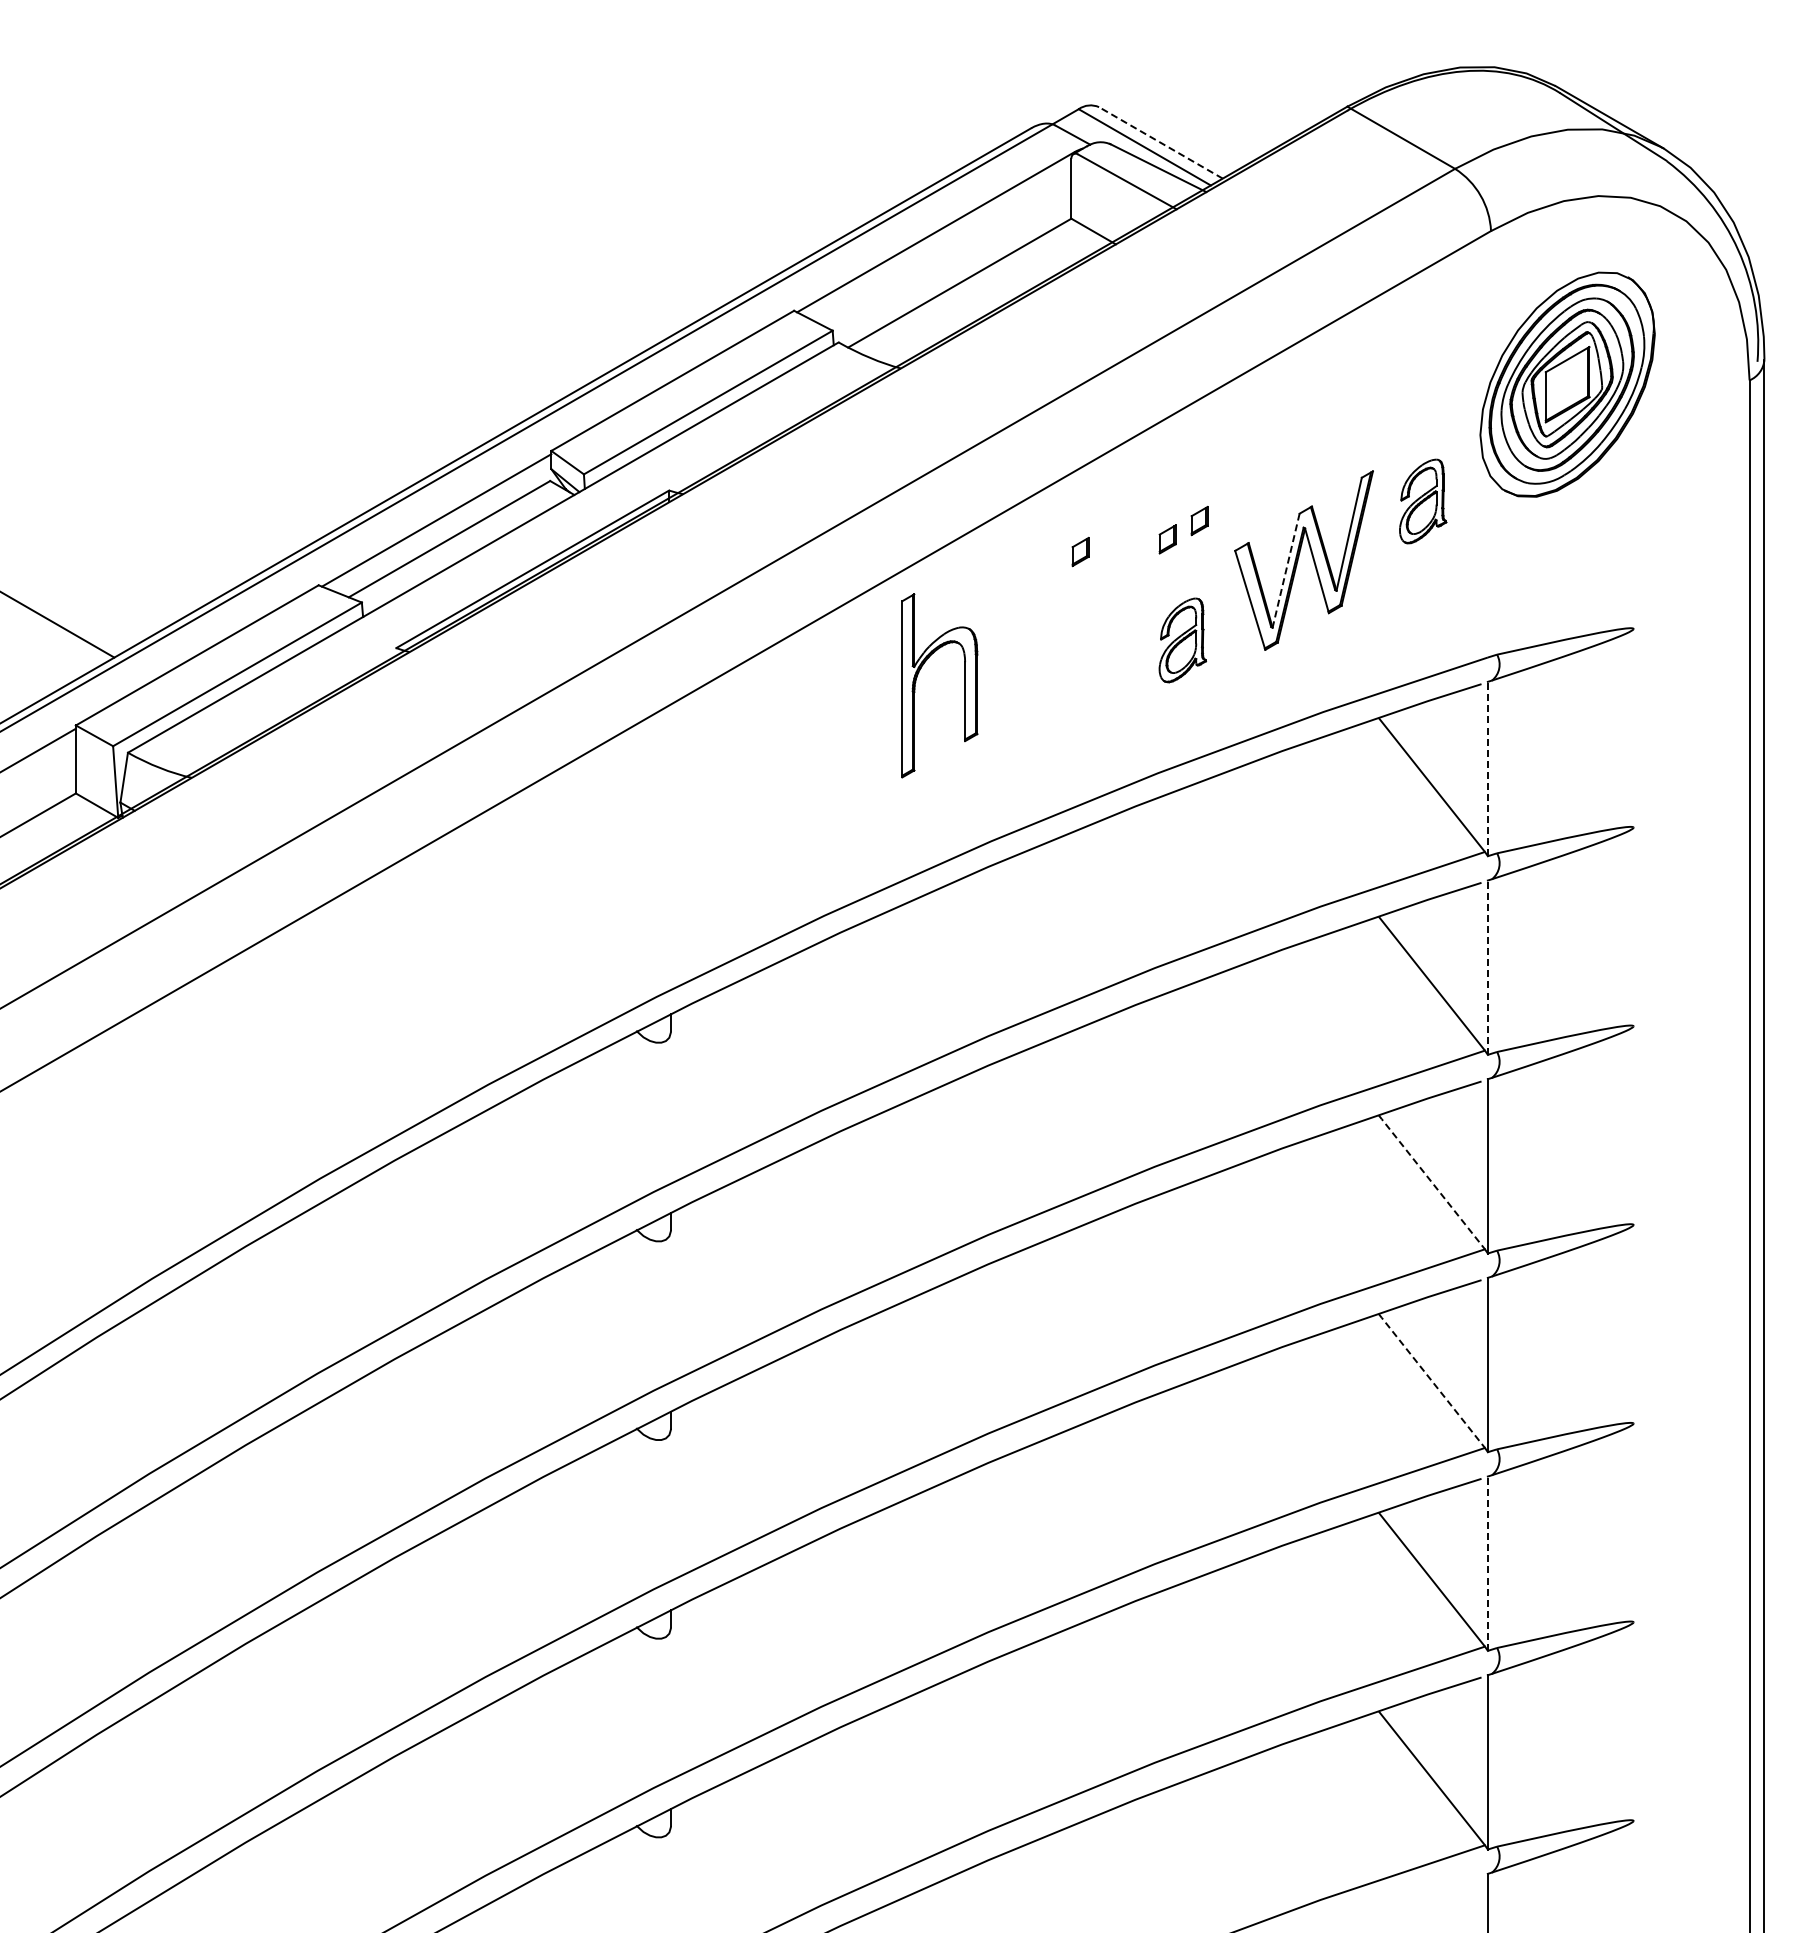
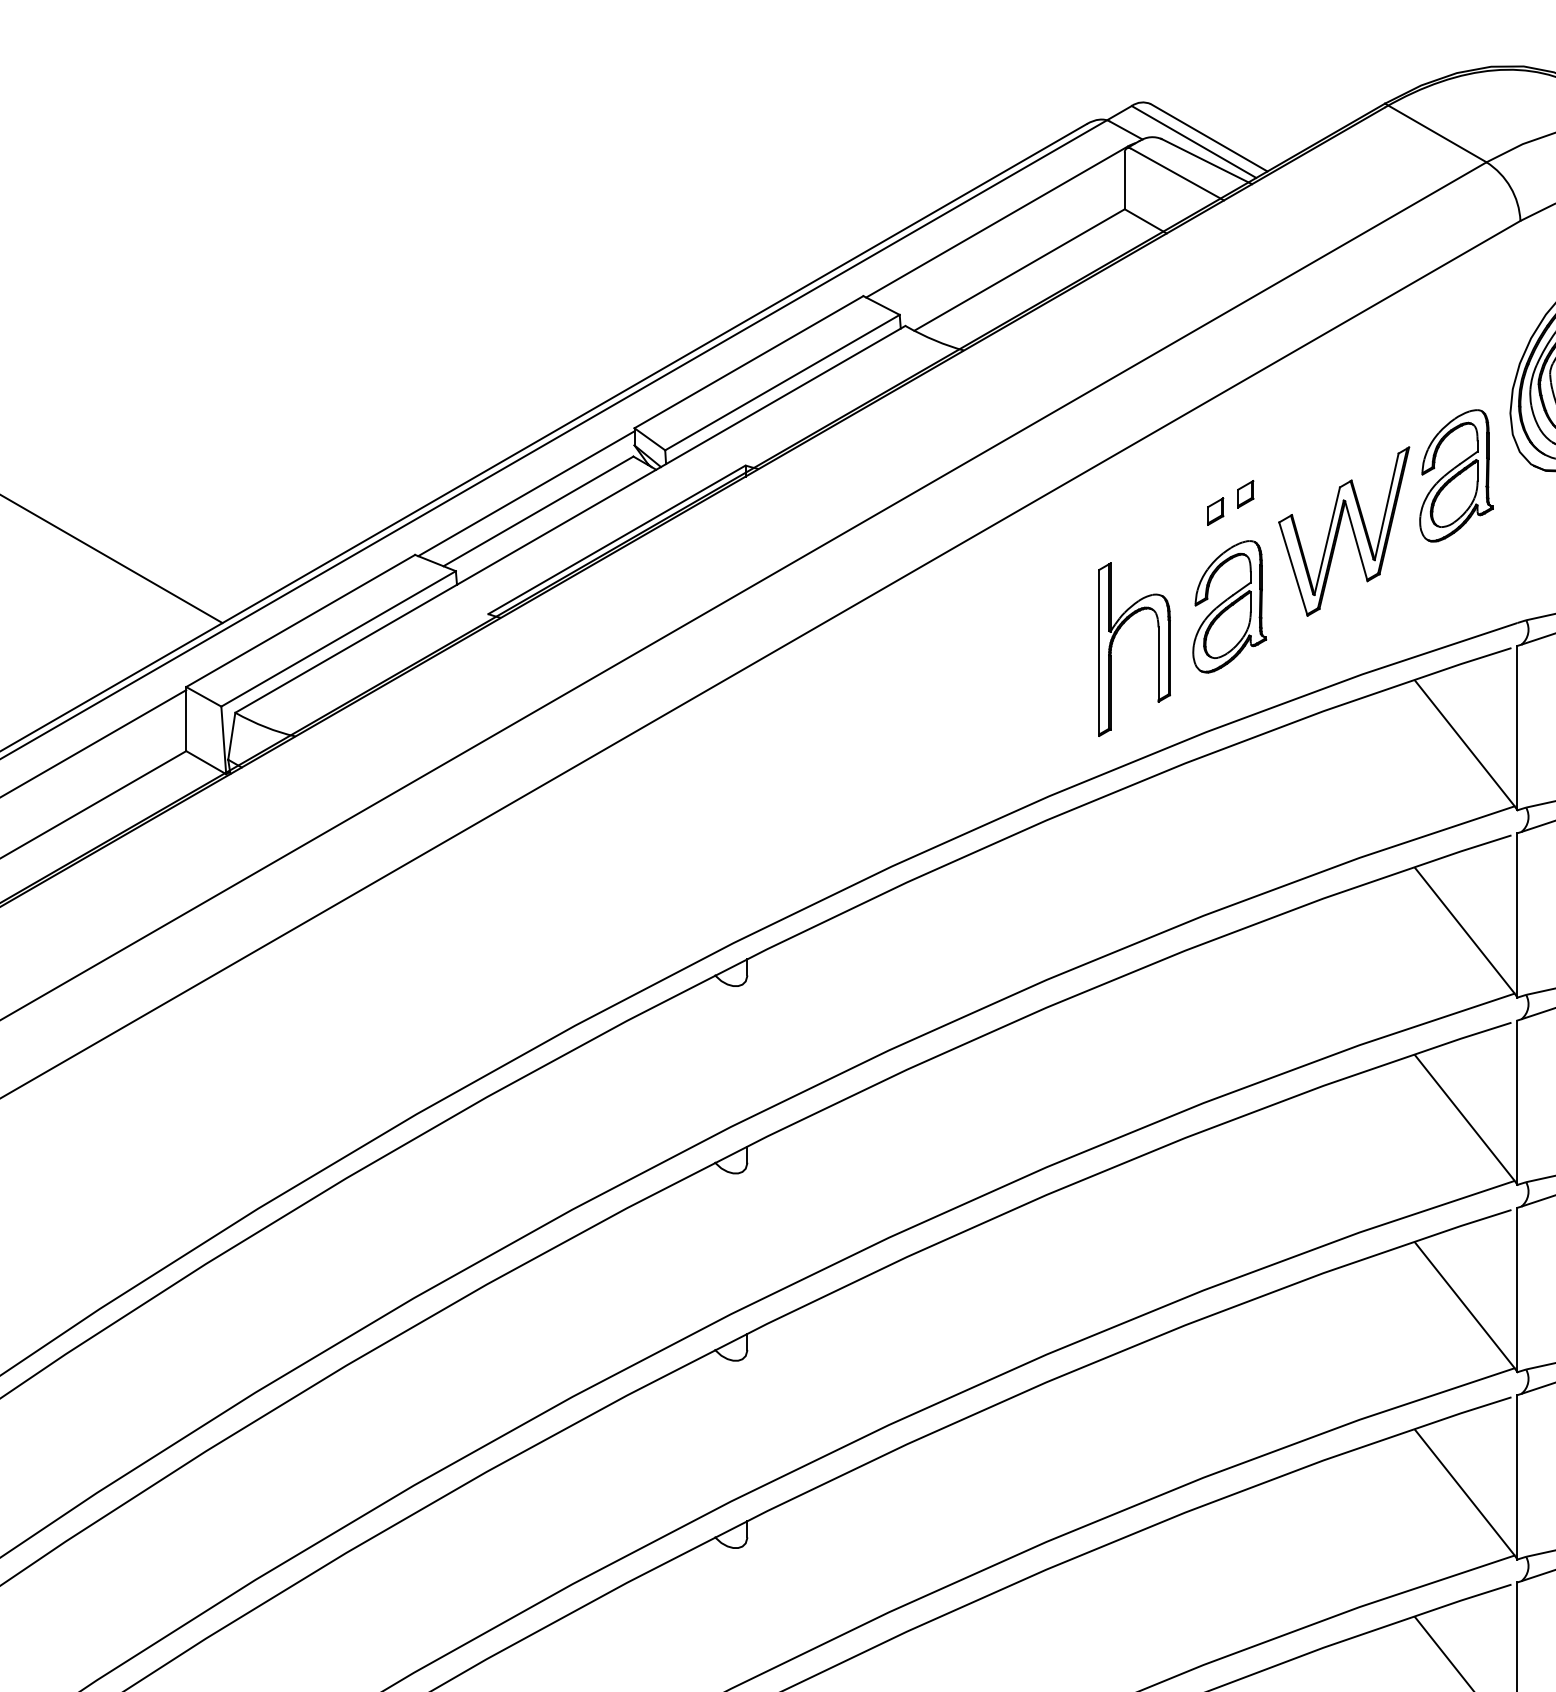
line: (1160, 142) -> (1208, 137), dashed -> solid
part: (1422, 501) -> (1455, 475), size x1.67
part: (1080, 552) -> (1133, 523), removed
line: (1286, 570) -> (1327, 540), dashed -> solid
part: (1182, 640) -> (1229, 606), size x1.67
part: (916, 682) -> (1112, 646), moved
line: (1487, 768) -> (1517, 727), dashed -> solid
line: (1487, 967) -> (1517, 915), dashed -> solid
line: (1431, 1182) -> (1464, 1117), dashed -> solid
line: (1431, 1380) -> (1464, 1304), dashed -> solid
line: (1487, 1563) -> (1517, 1477), dashed -> solid

